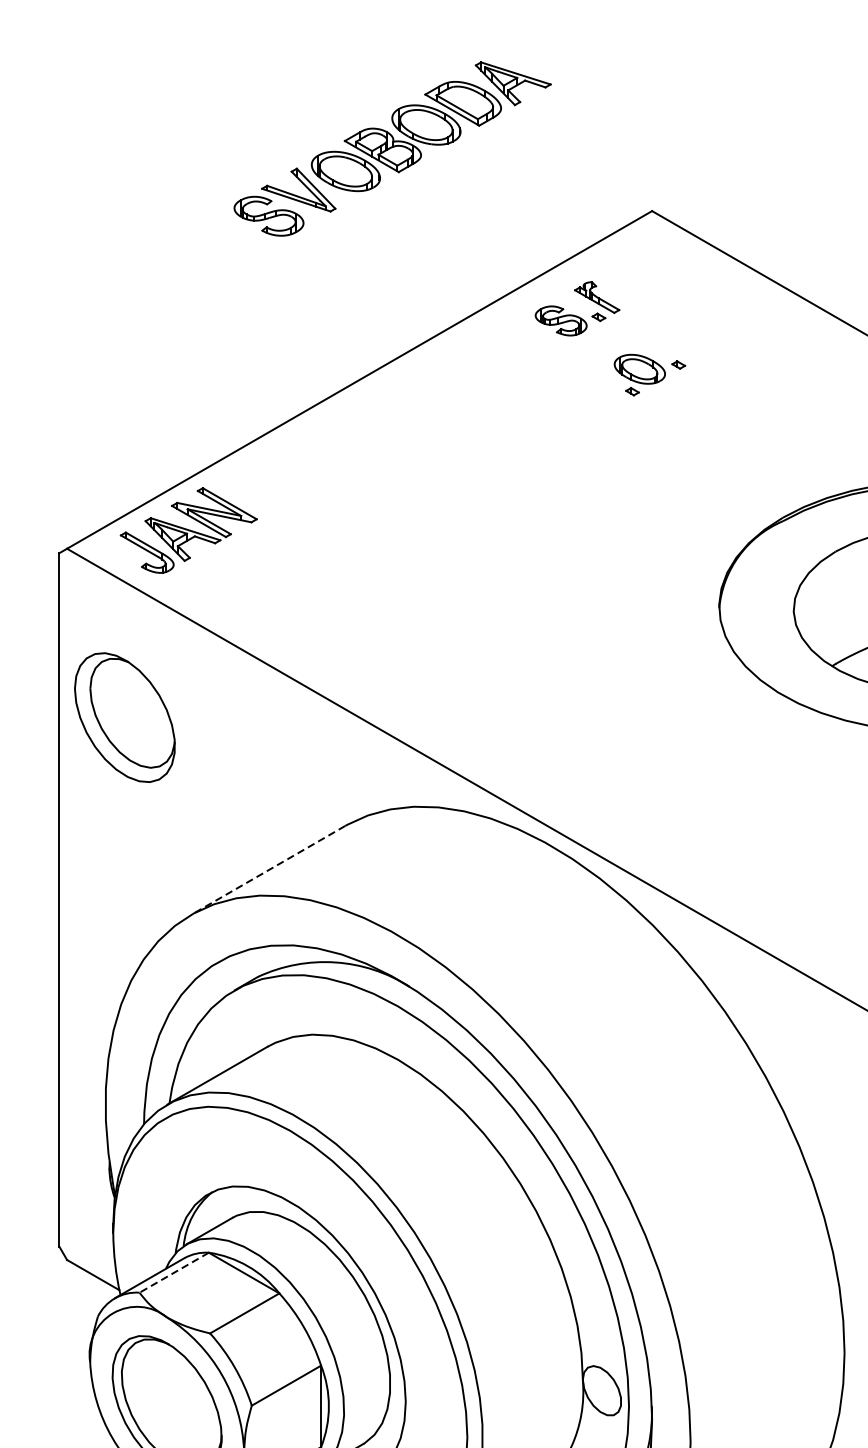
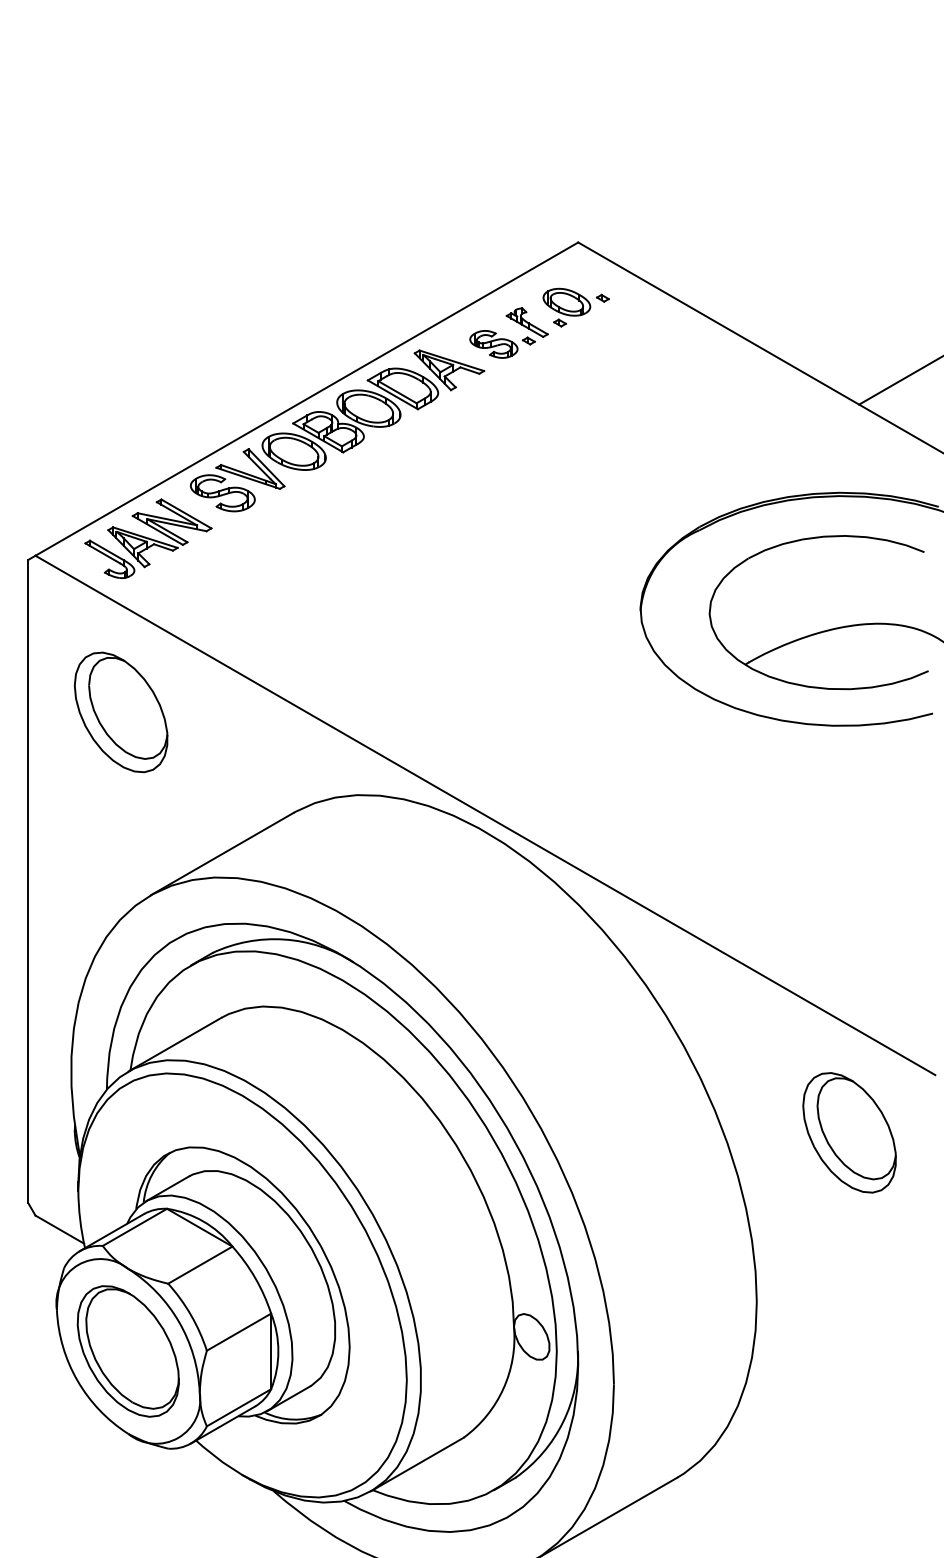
part: (392, 148) -> (337, 430), moved
part: (649, 374) -> (575, 307), moved
part: (124, 717) -> (120, 712), moved
line: (267, 870) -> (221, 854), dashed -> solid
line: (173, 1272) -> (134, 1227), dashed -> solid

